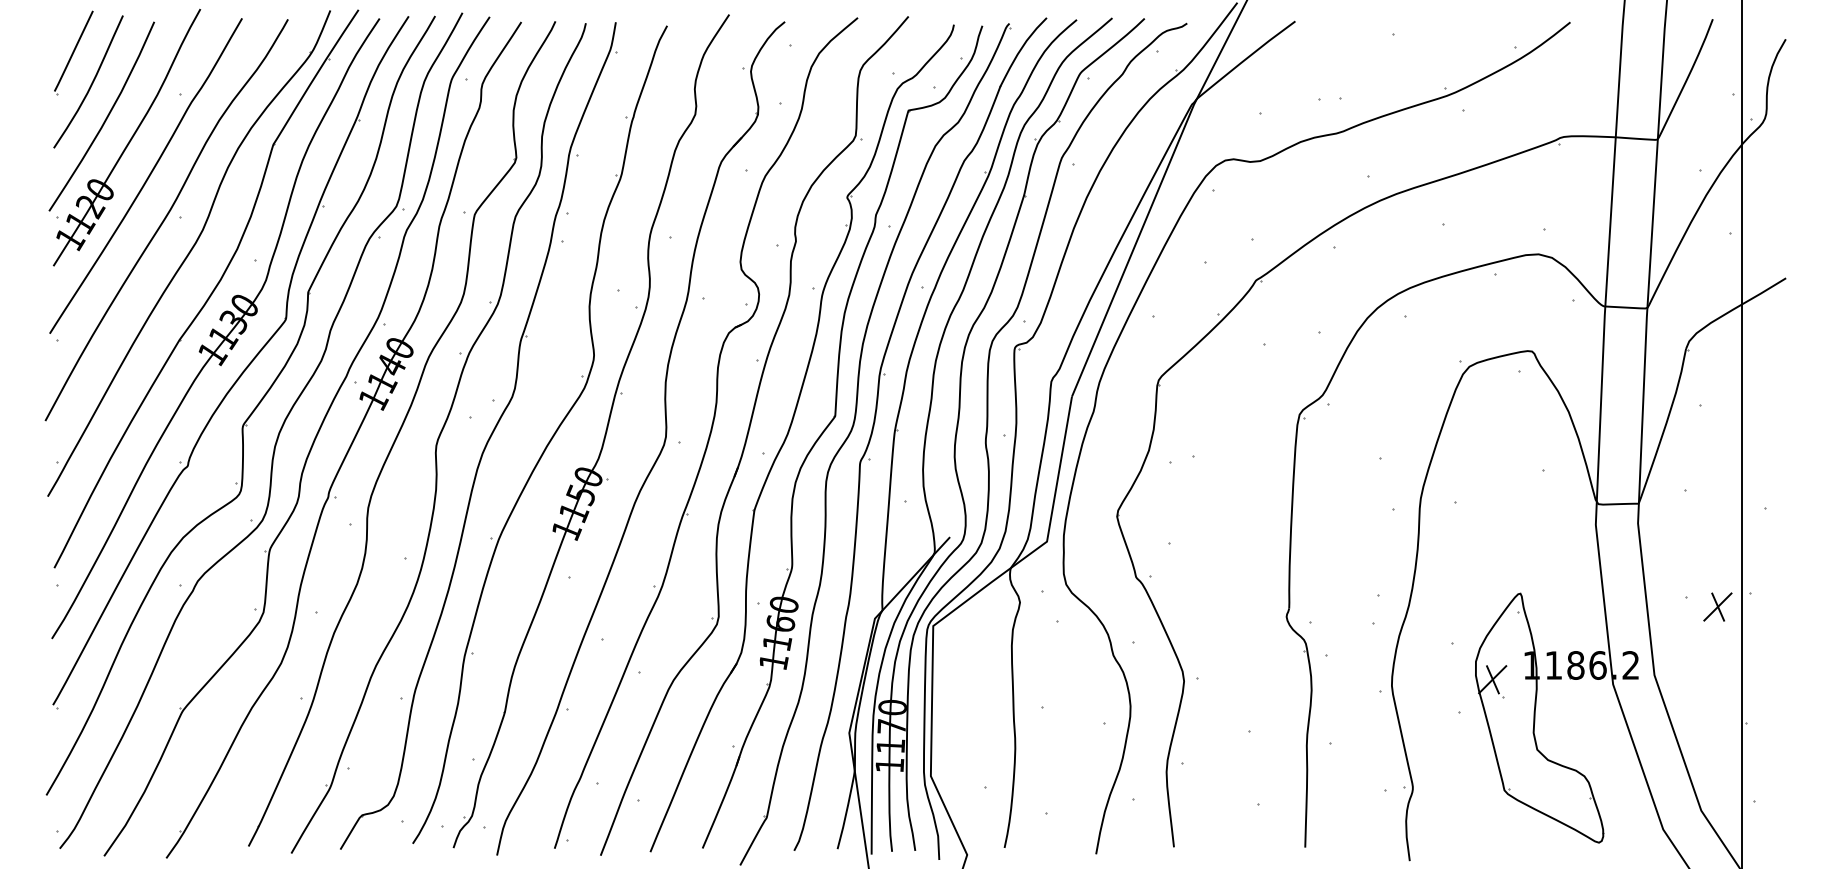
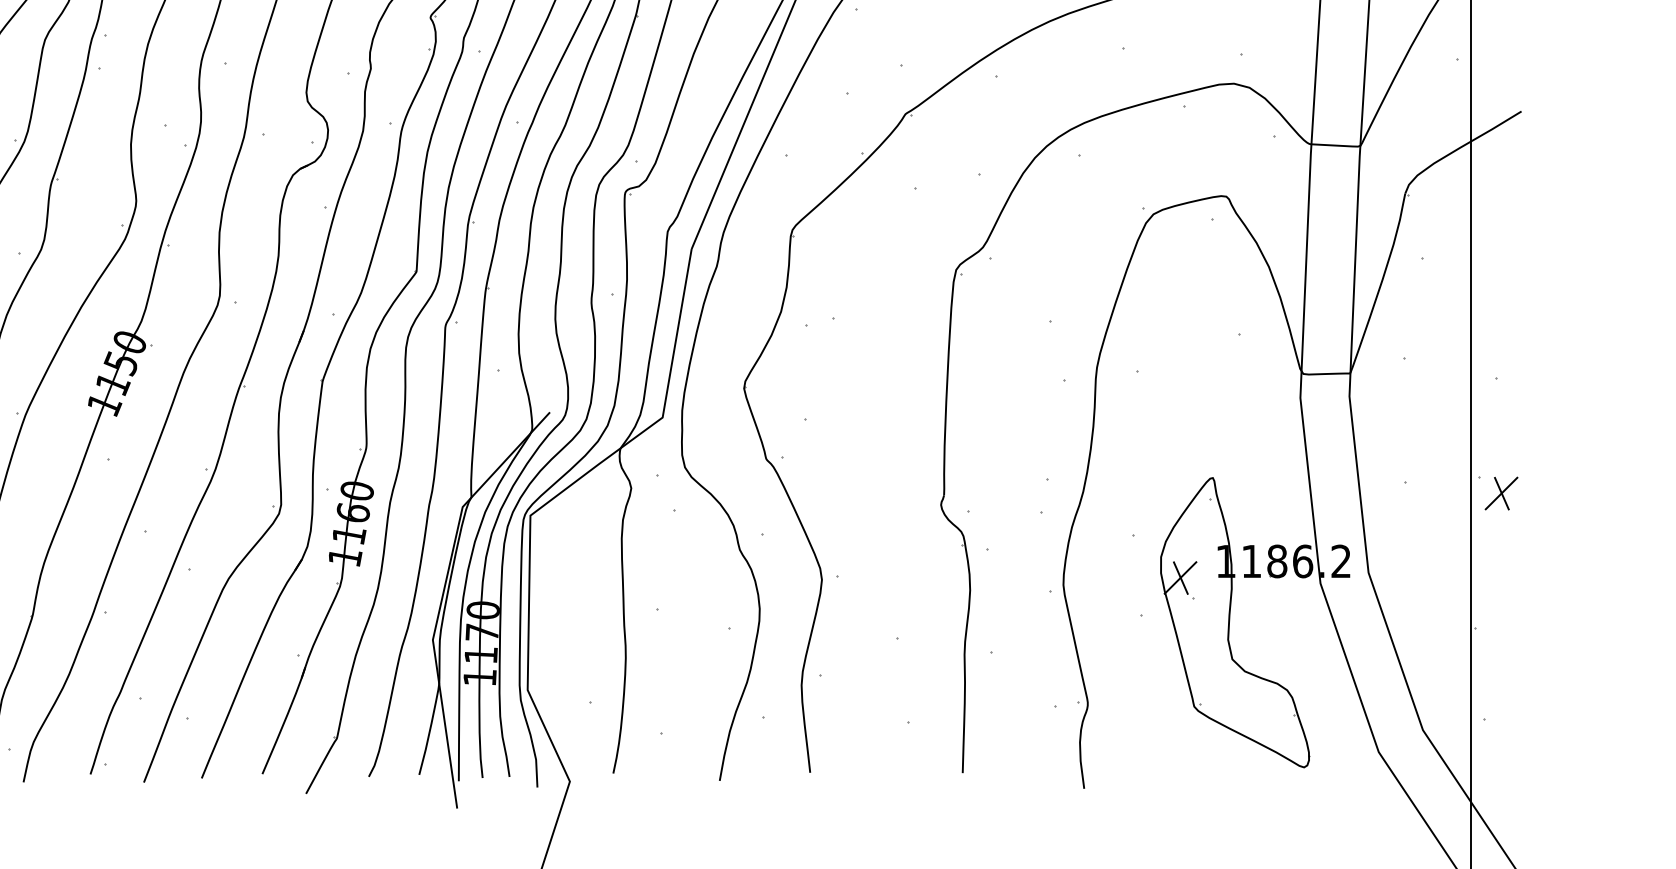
part: (1717, 606) -> (1501, 492), moved

